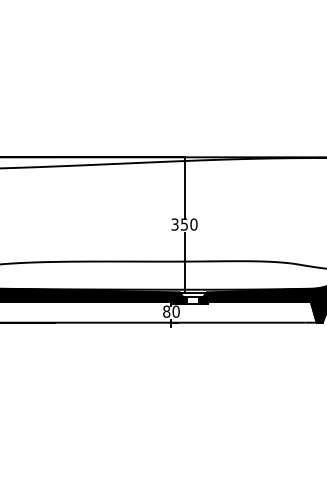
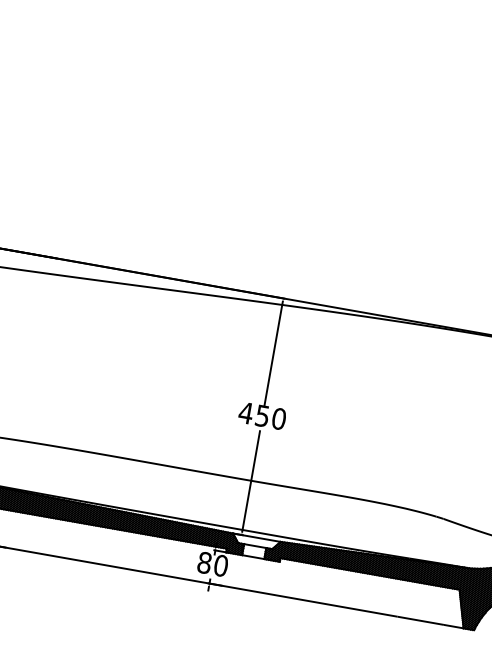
text: (174, 224) -> (245, 412), 350 -> 450

